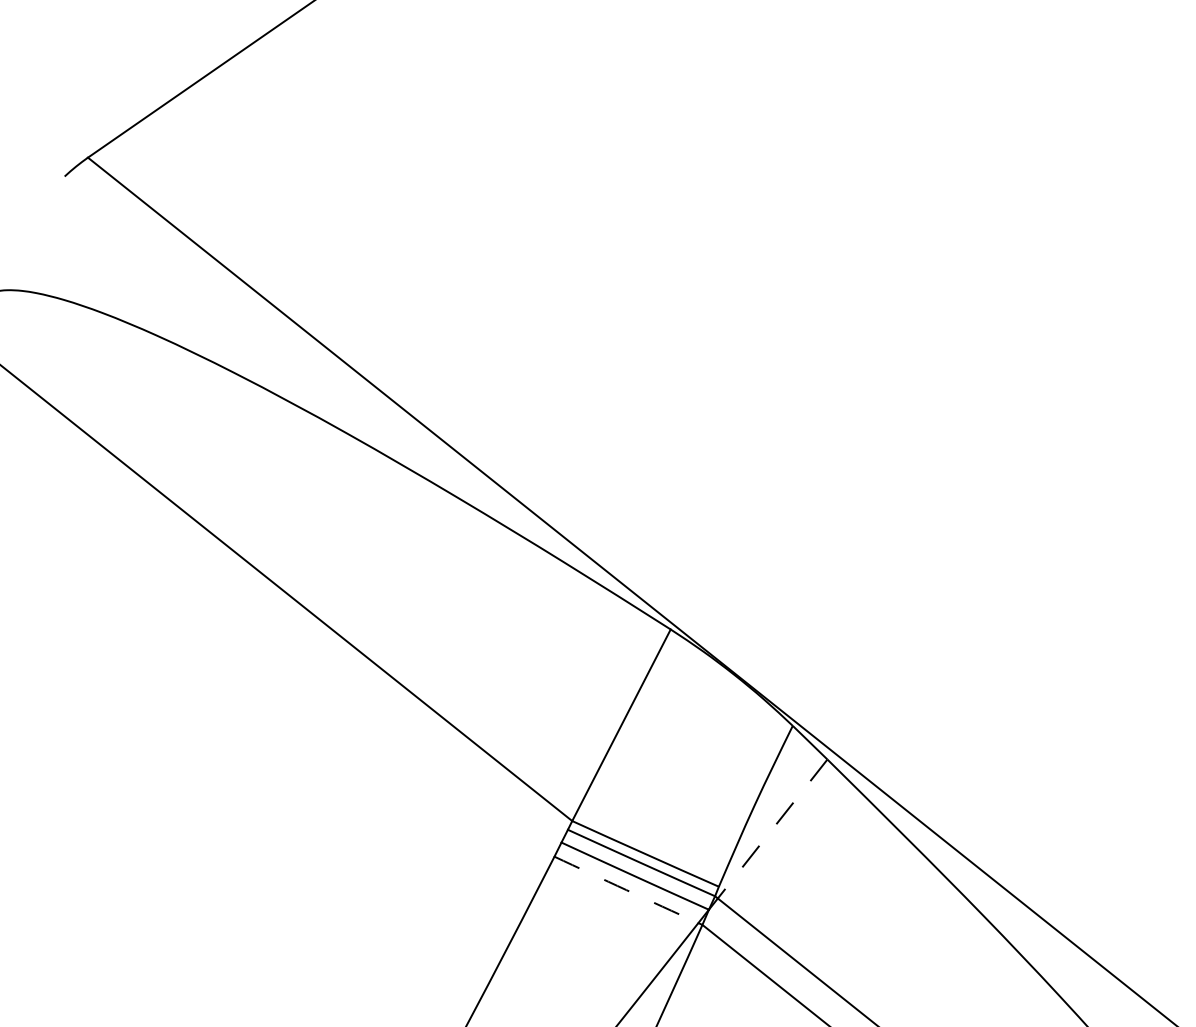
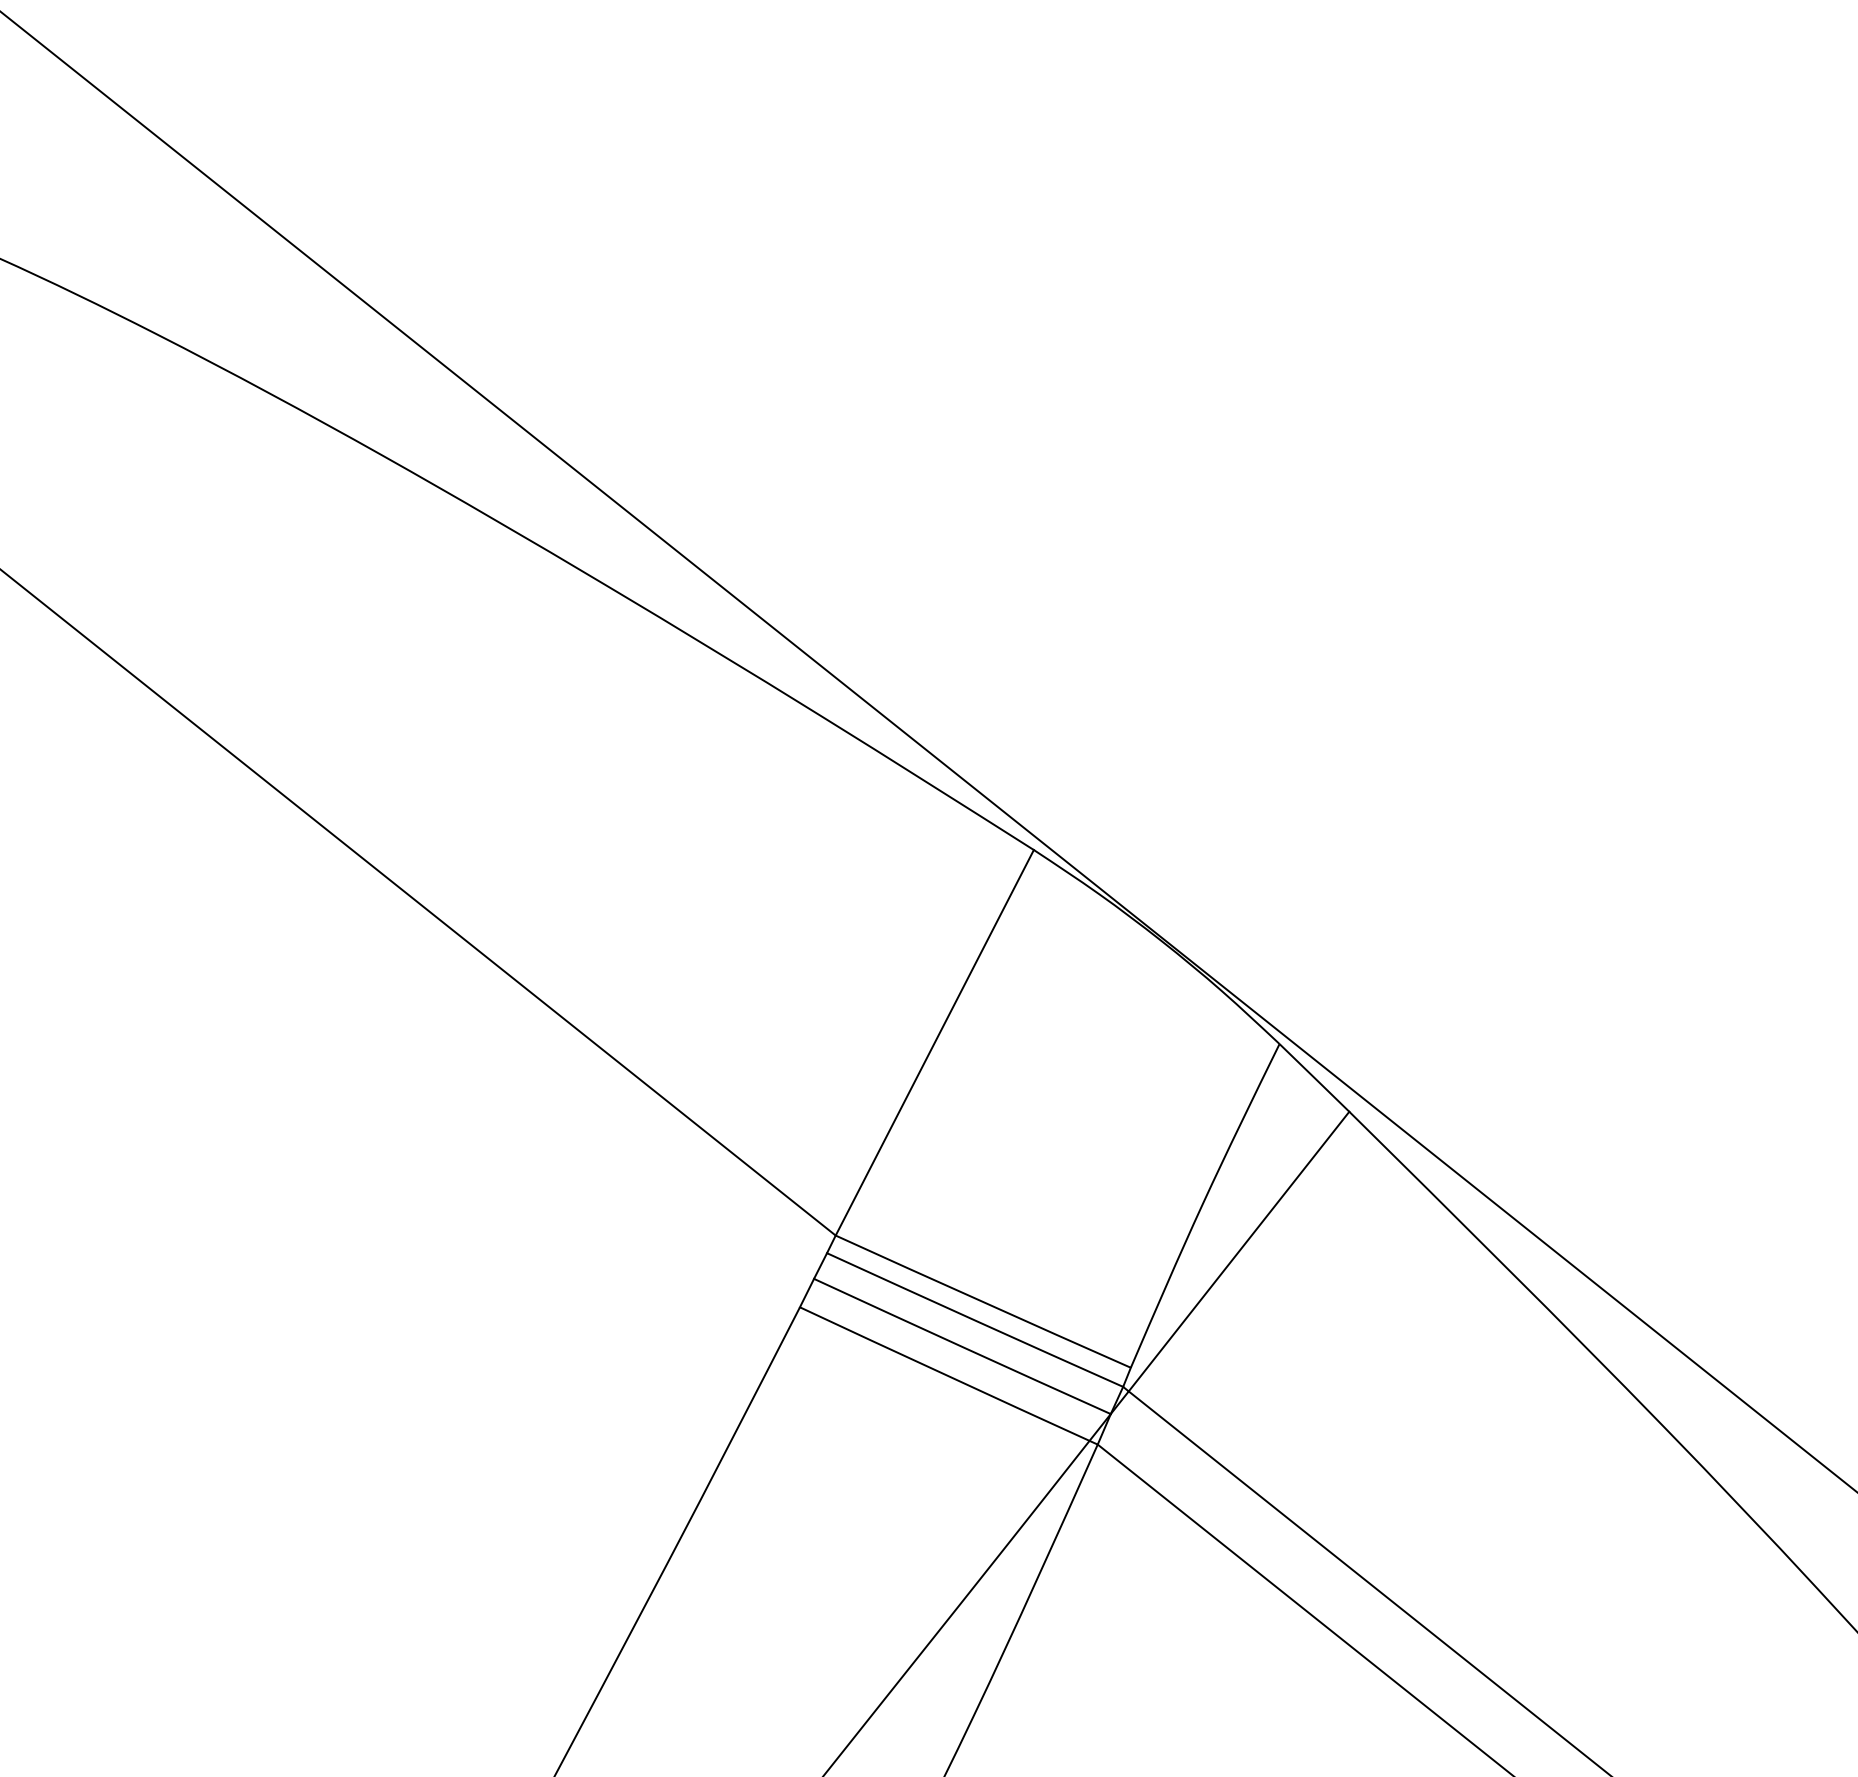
line: (772, 829) -> (1238, 1252), dashed -> solid
arc: (626, 890) -> (944, 1375), dashed -> solid

